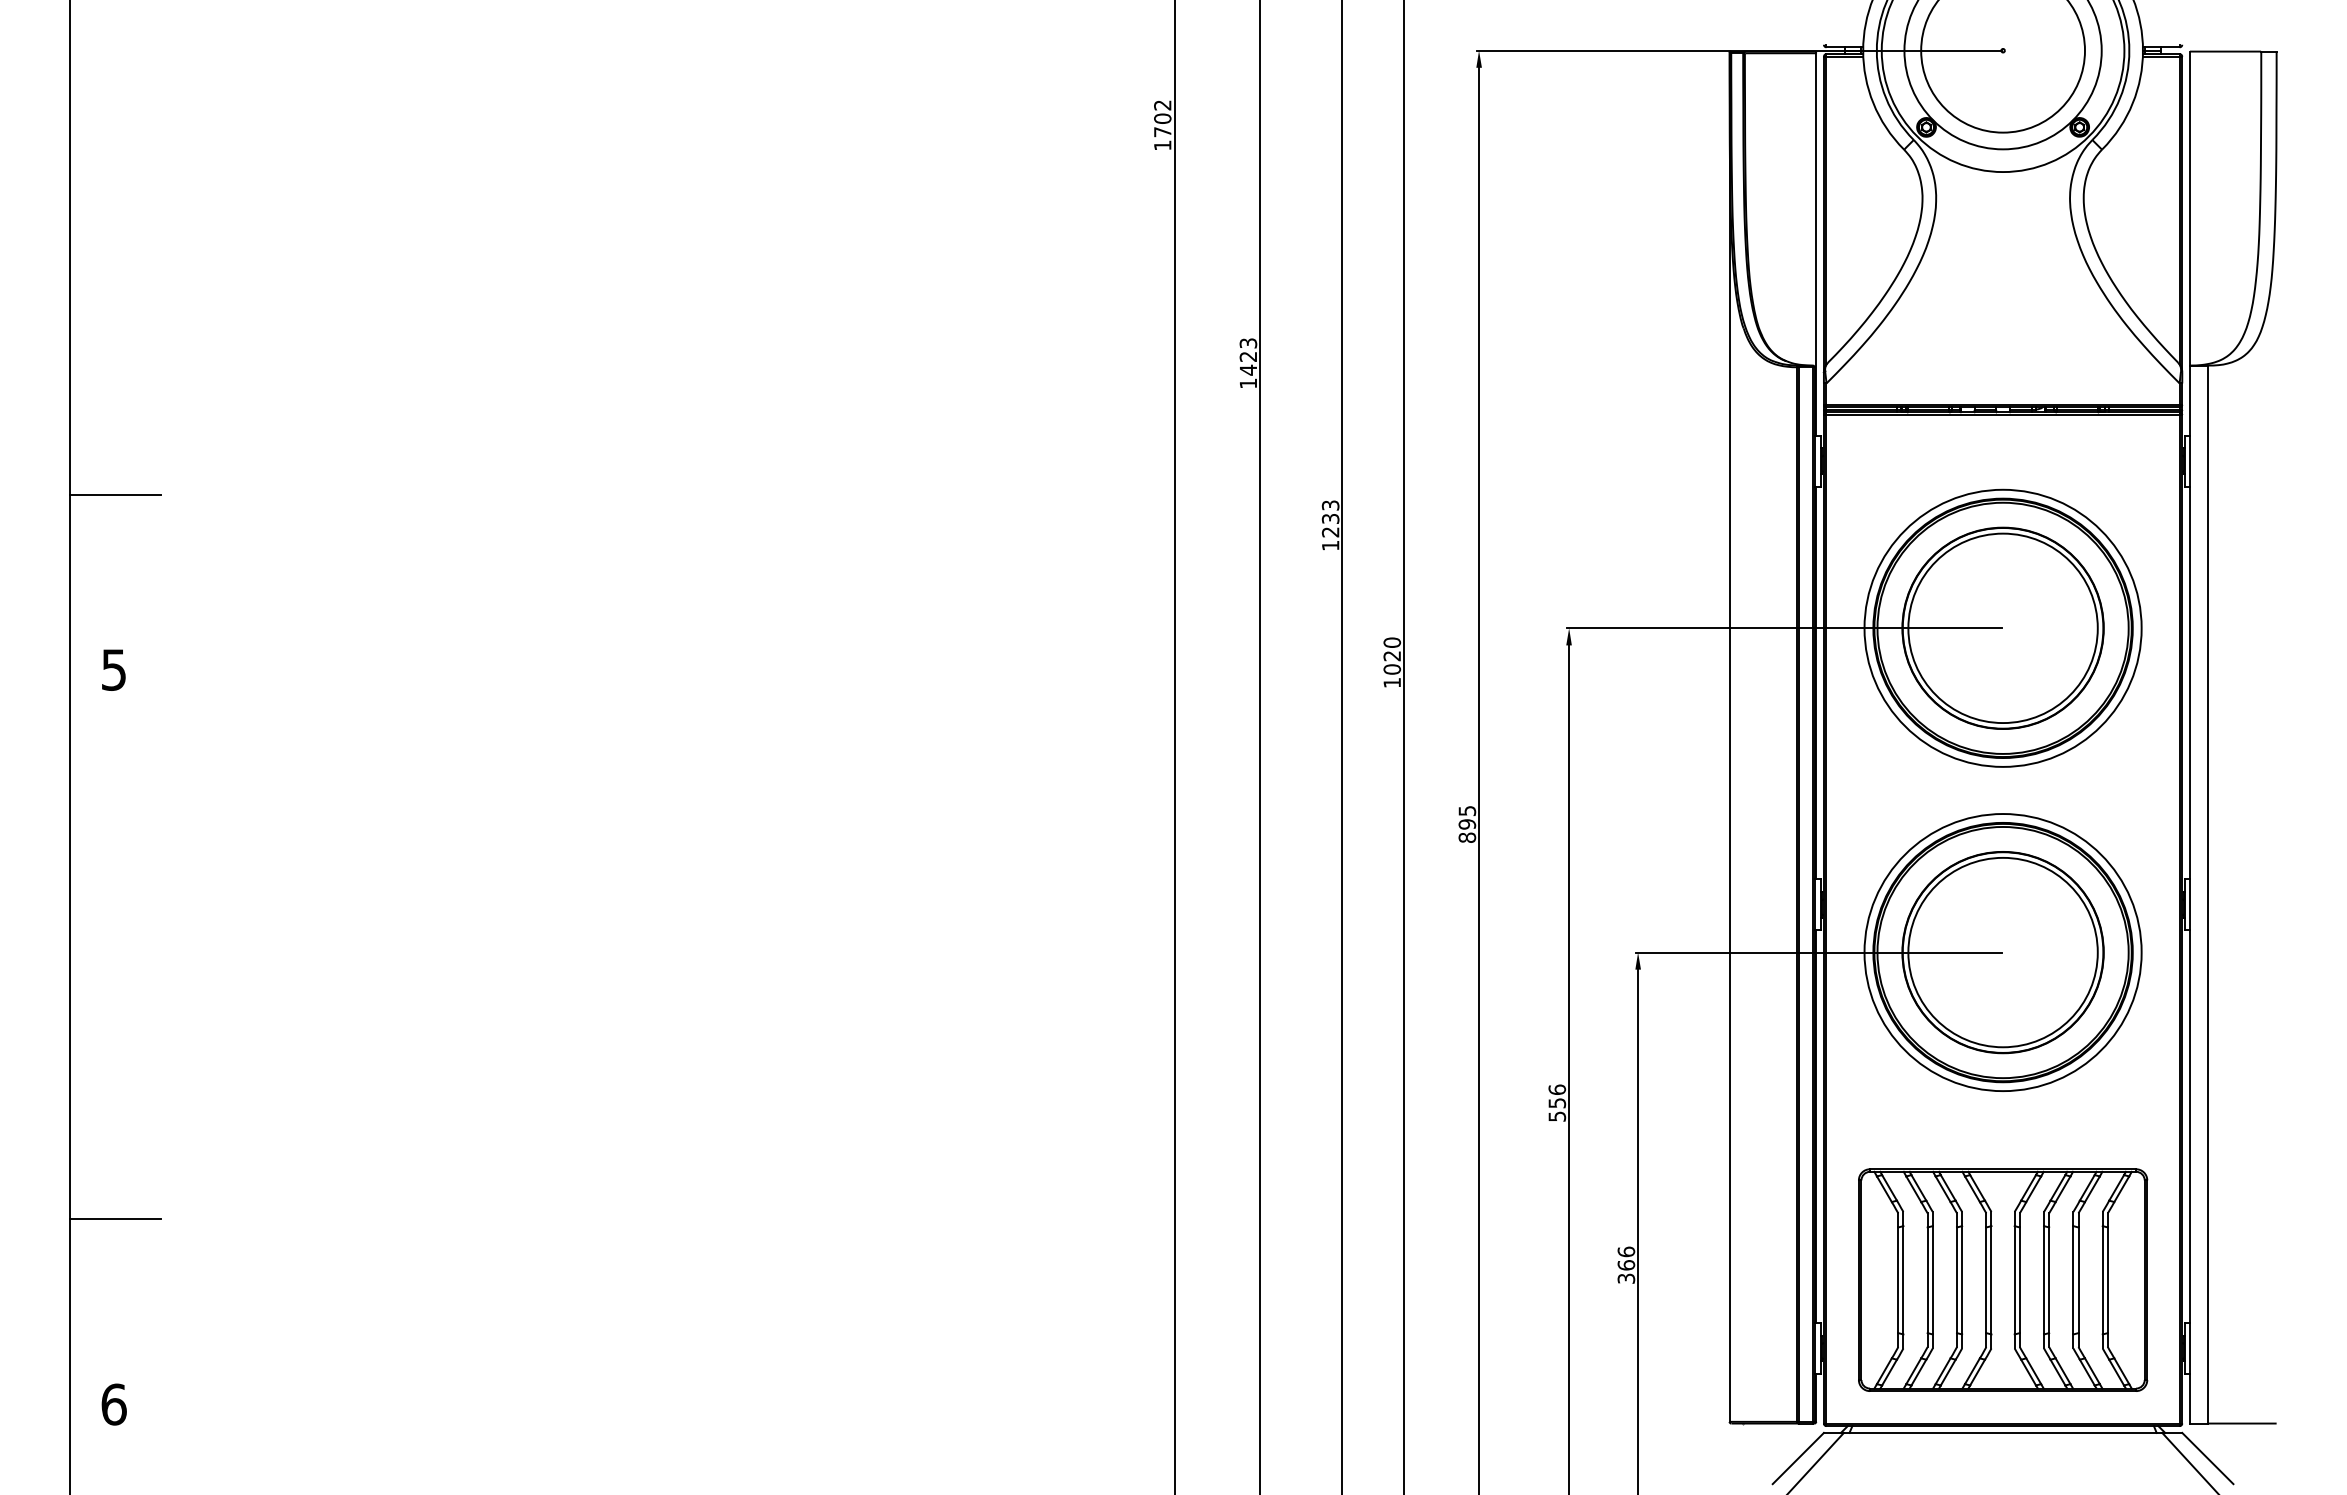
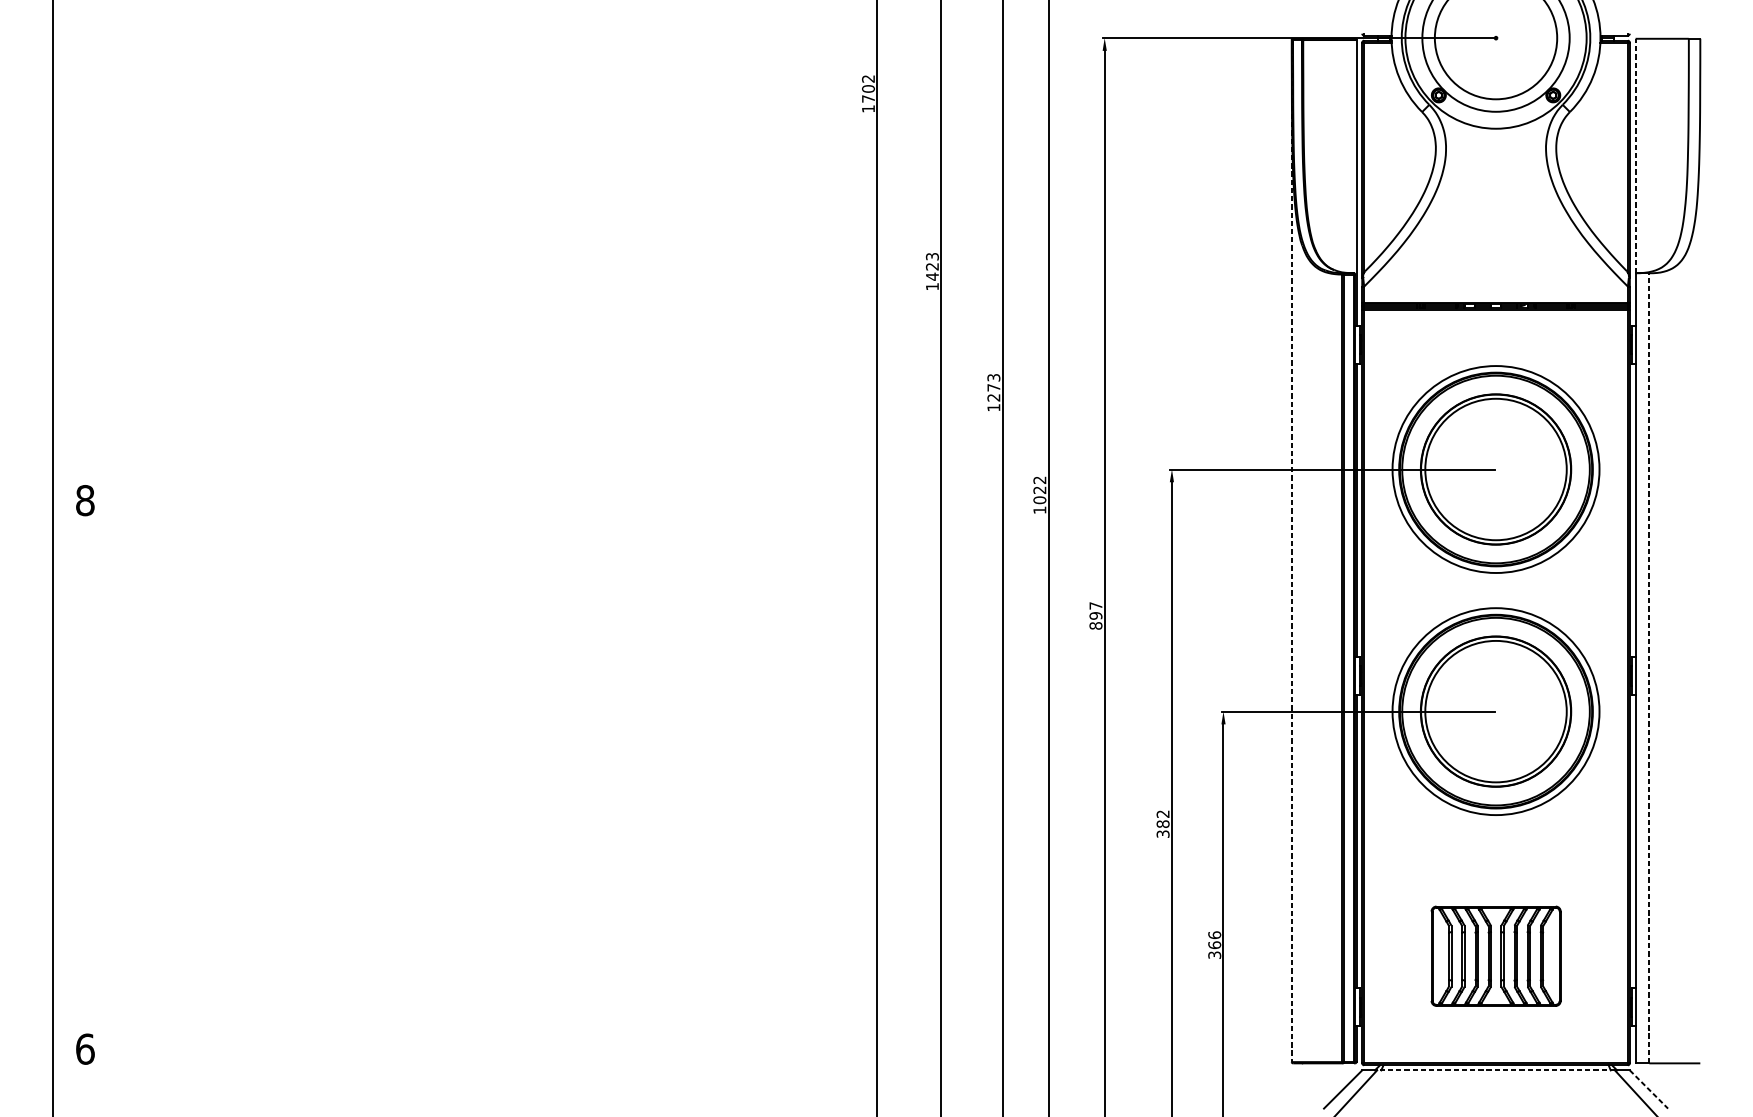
line: (2189, 208) -> (1635, 155), solid -> dashed
line: (115, 495) -> (86, 370), removed
text: (1330, 518) -> (993, 387), 1233 -> 1273
text: (1392, 642) -> (1040, 480), 1020 -> 1022
text: (113, 669) -> (84, 500), 5 -> 8
line: (1729, 738) -> (1291, 551), solid -> dashed
text: (1467, 811) -> (1096, 606), 895 -> 897
line: (2208, 894) -> (1649, 668), solid -> dashed
text: (1557, 1102) -> (1163, 823), 556 -> 382
line: (115, 1219) -> (86, 910), removed
part: (2003, 1279) -> (1496, 955), size x0.6
line: (2002, 1432) -> (1495, 1070), solid -> dashed
line: (2208, 1458) -> (1649, 1089), solid -> dashed

